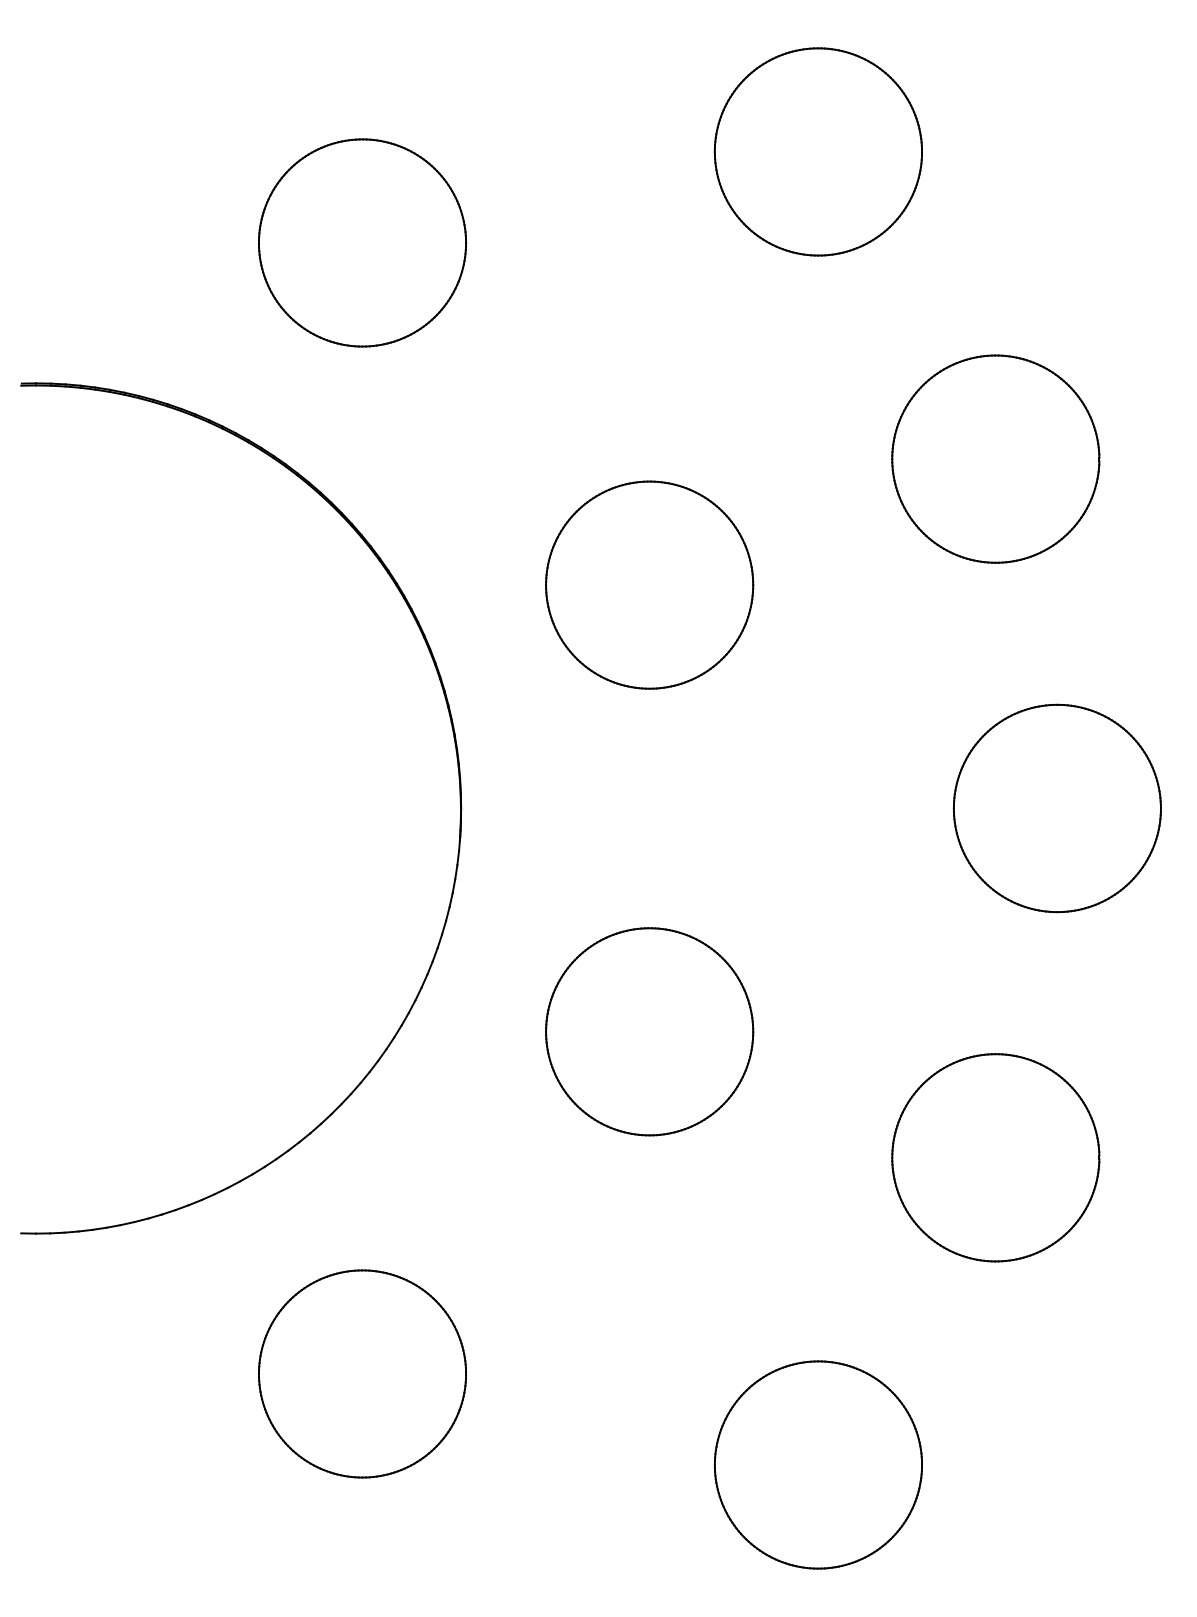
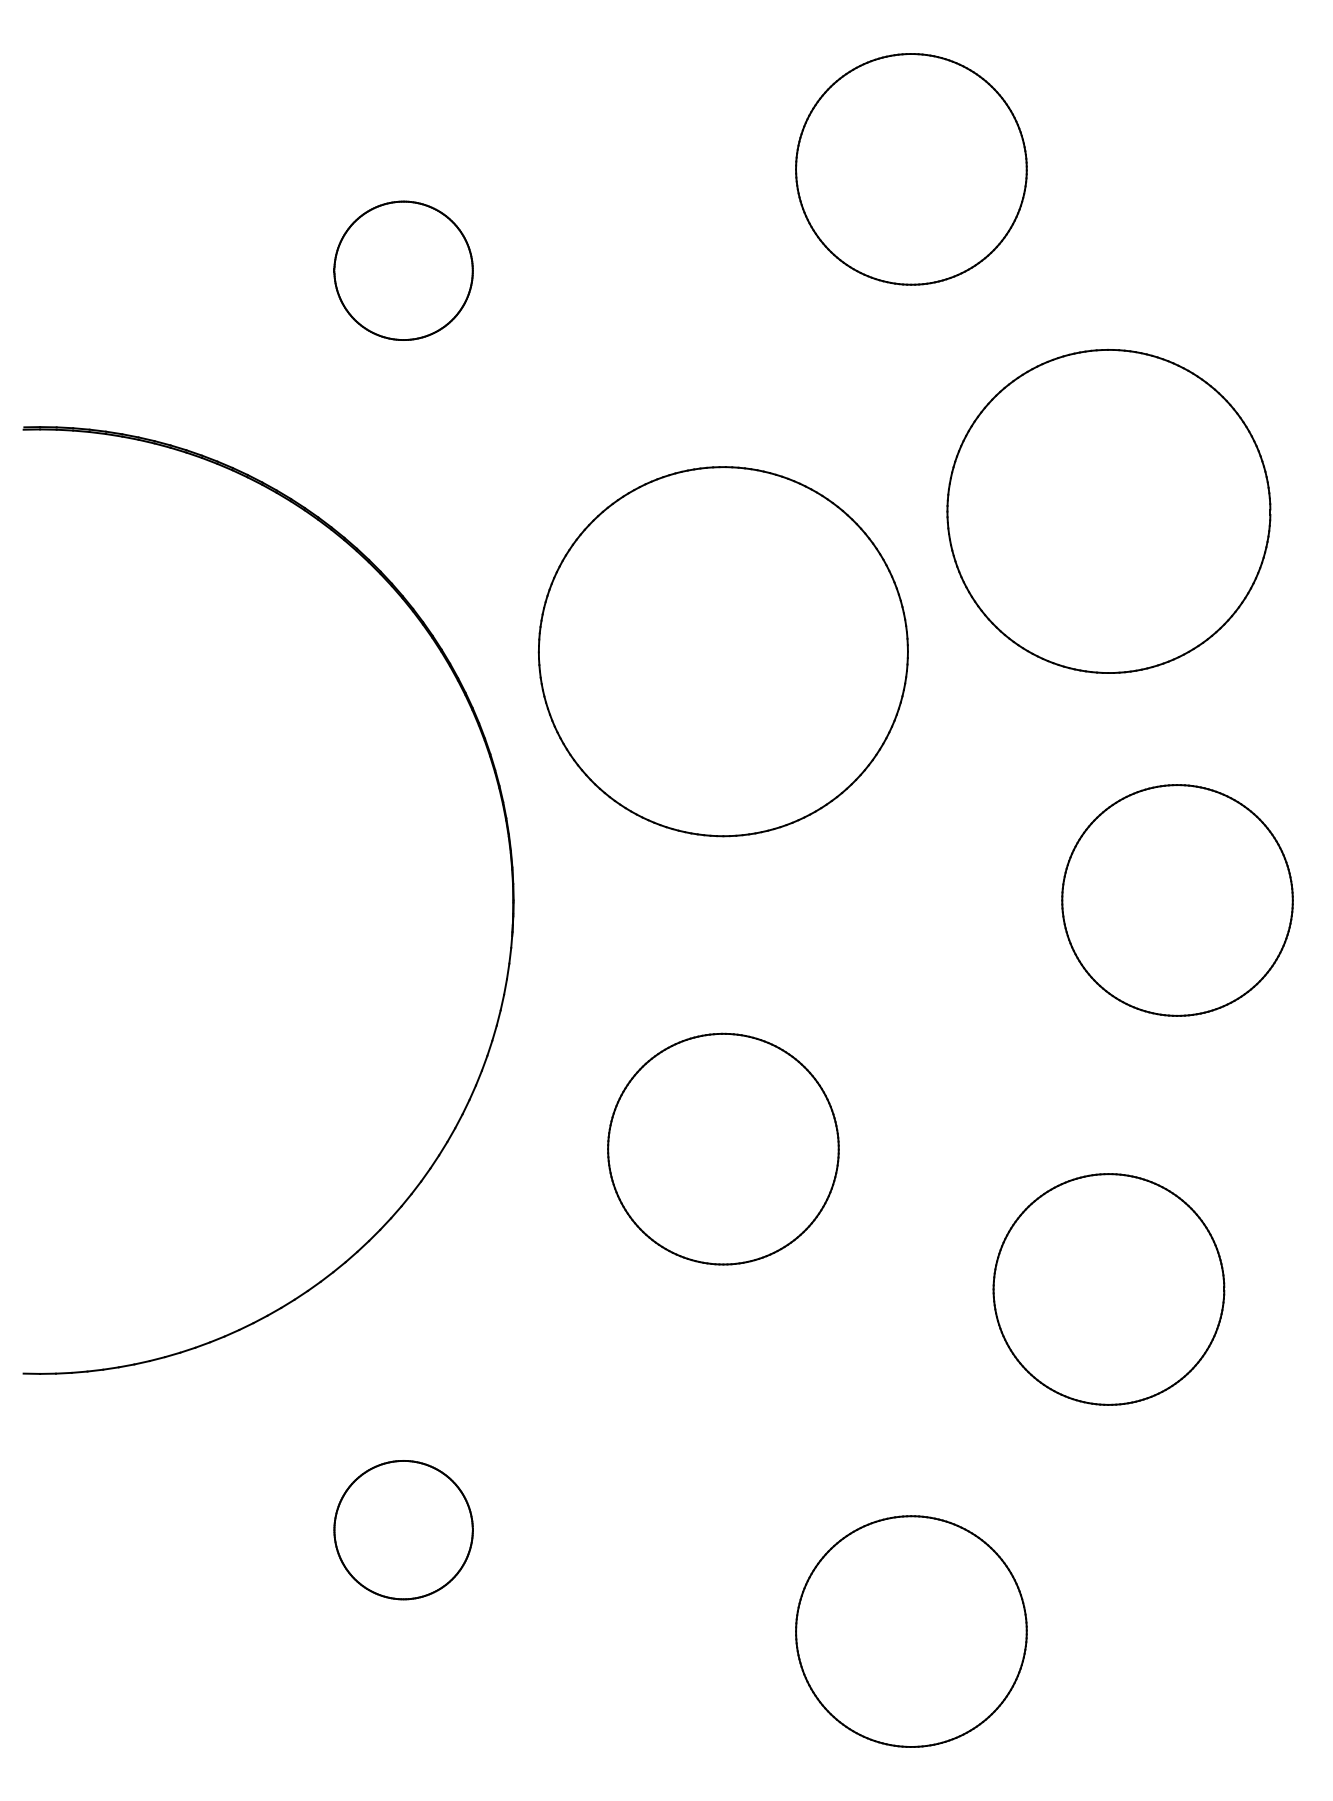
part: (362, 242) -> (403, 270), size x0.6
part: (995, 459) -> (1108, 511), size x1.4
part: (649, 584) -> (723, 651), size x1.6
part: (362, 1373) -> (403, 1529), size x0.6

